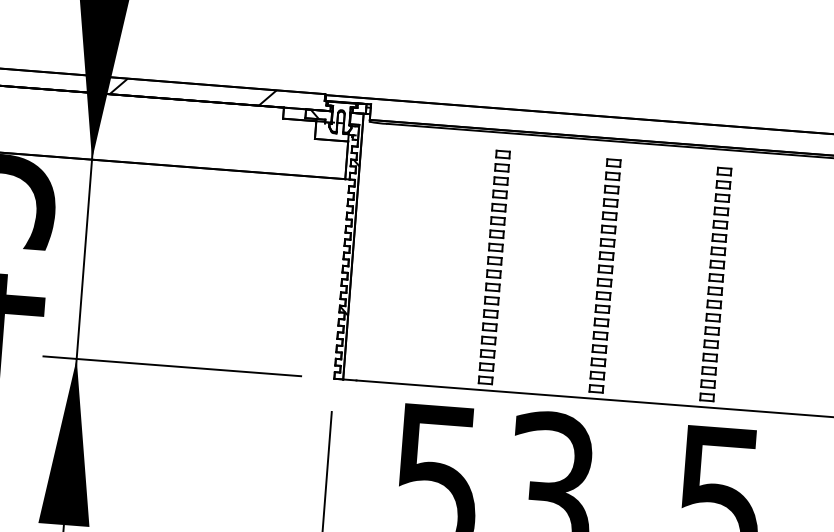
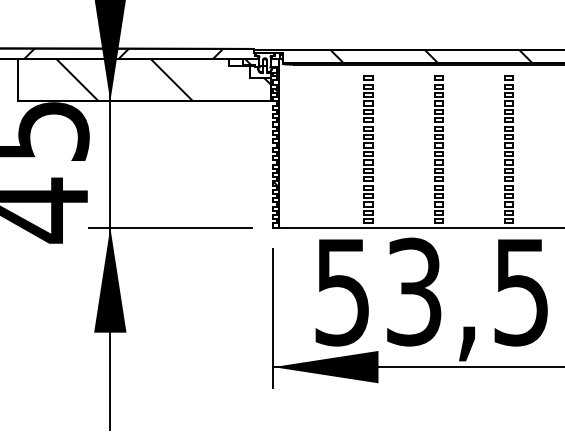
hatch: (605, 126) -> (431, 55), added
hatch: (178, 133) -> (163, 80), added

